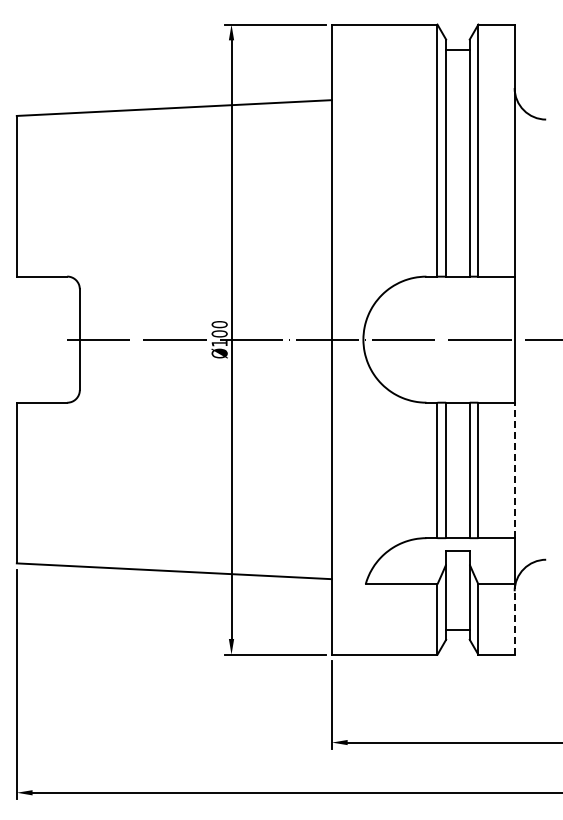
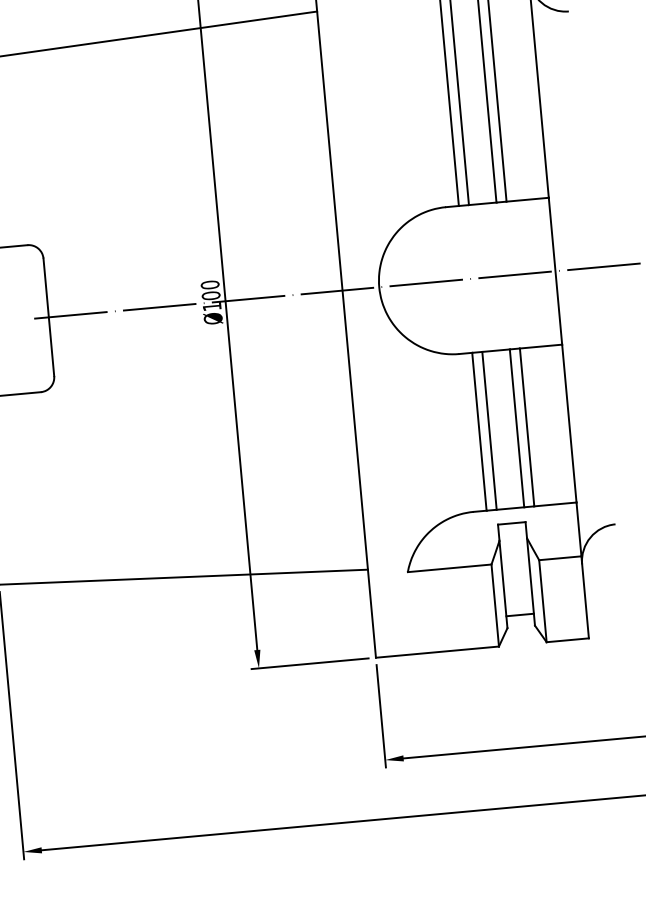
line: (514, 470) -> (569, 423), dashed -> solid
line: (514, 619) -> (584, 597), dashed -> solid

